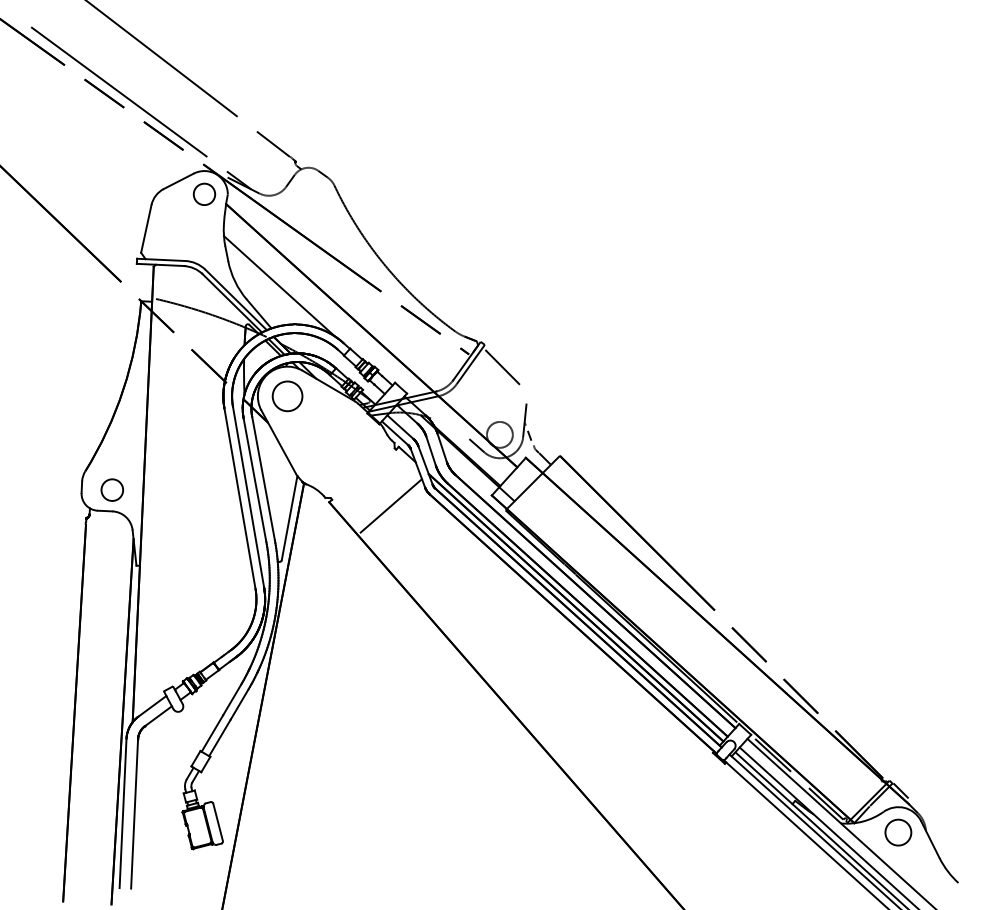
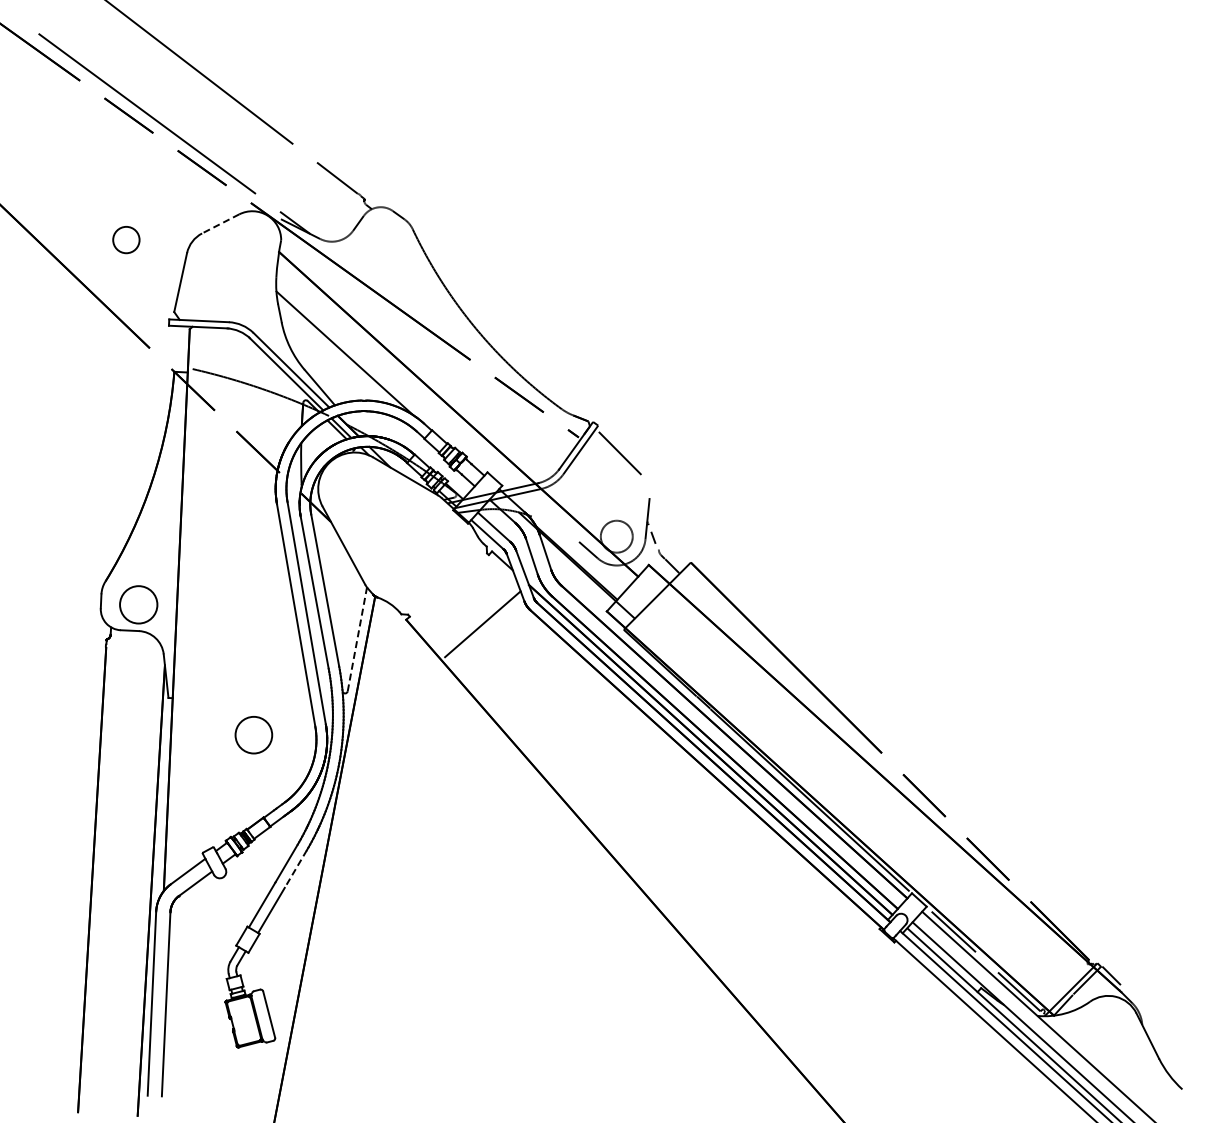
line: (178, 180) -> (220, 223), solid -> dashed
circle: (204, 194) -> (126, 240), moved
circle: (287, 396) -> (253, 735), moved
circle: (112, 489) -> (138, 604), size x1.4
line: (289, 518) -> (357, 639), solid -> dashed
line: (239, 704) -> (295, 869), solid -> dashed
circle: (898, 832) -> (1108, 1027), removed

